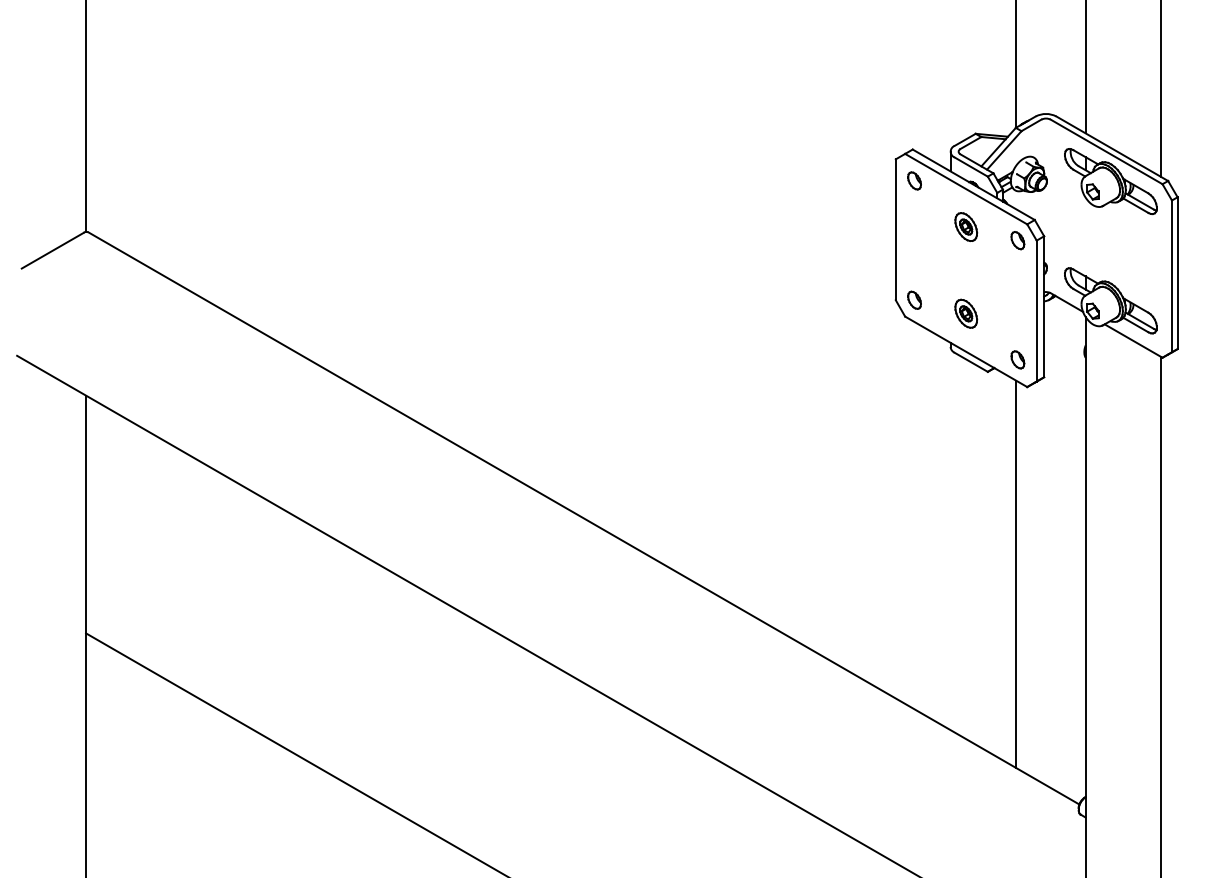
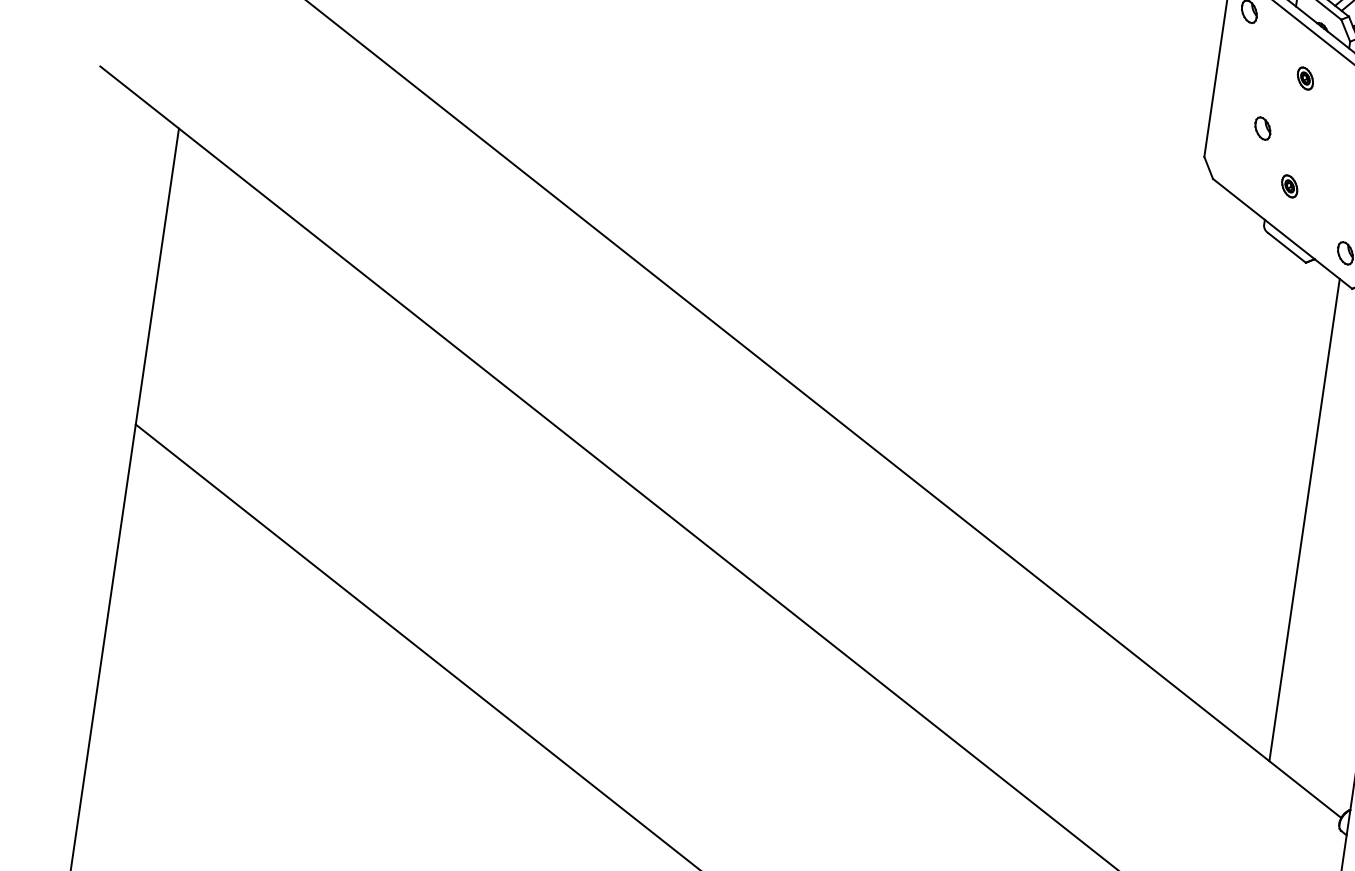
part: (966, 226) -> (1305, 77), size x0.6
part: (914, 299) -> (1262, 127), moved
part: (966, 313) -> (1289, 186), size x0.6

